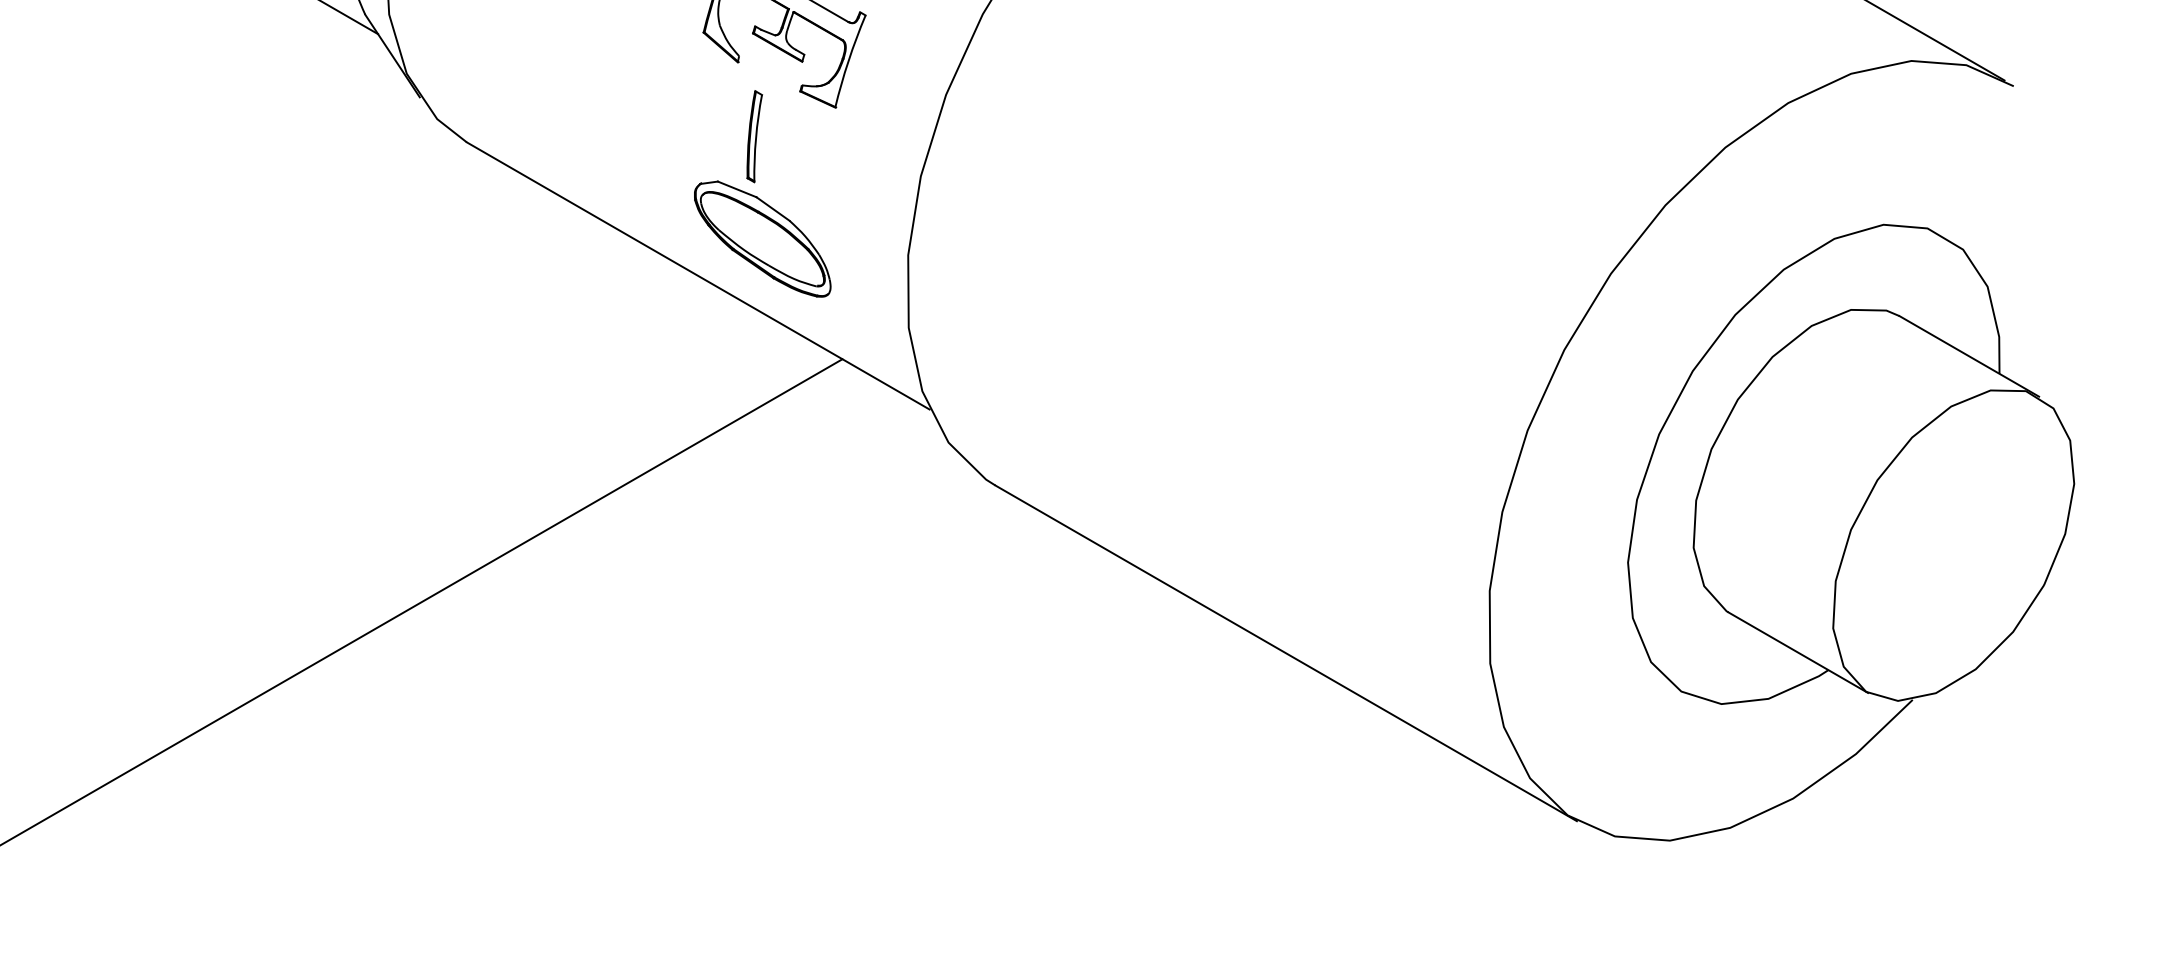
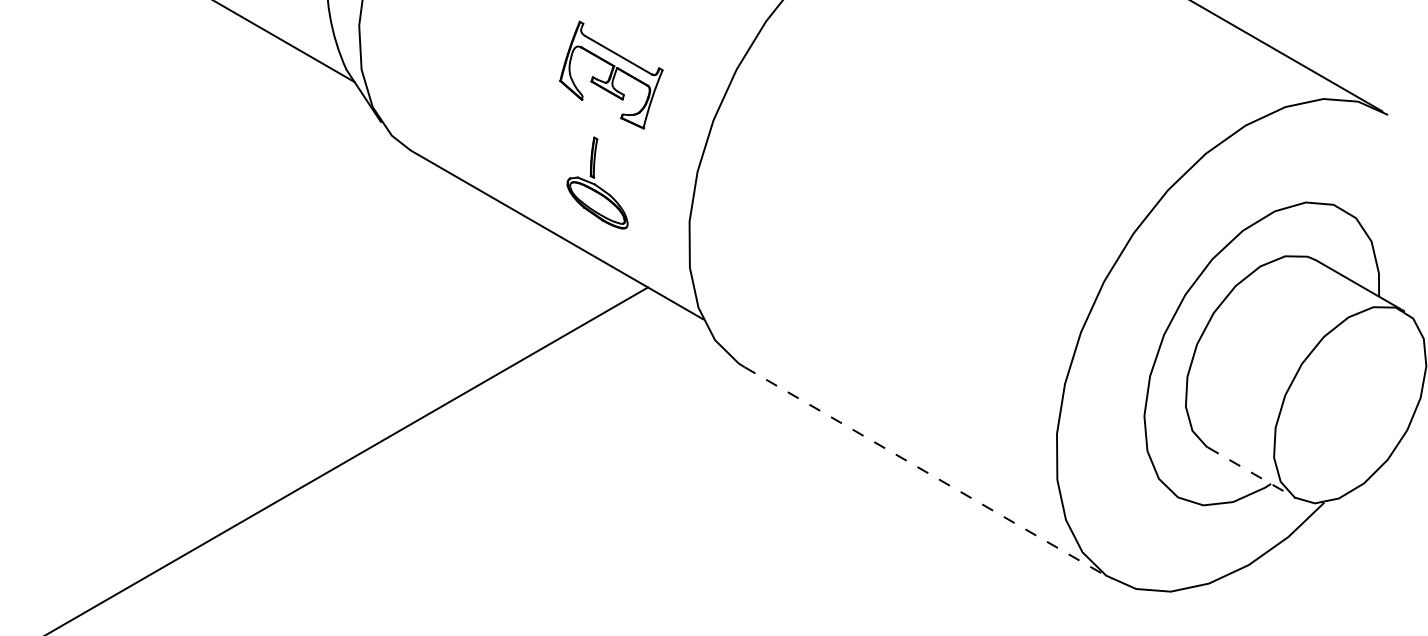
part: (762, 193) -> (597, 182), size x0.7
line: (1797, 652) -> (1251, 472), solid -> dashed
line: (1286, 653) -> (928, 473), solid -> dashed

